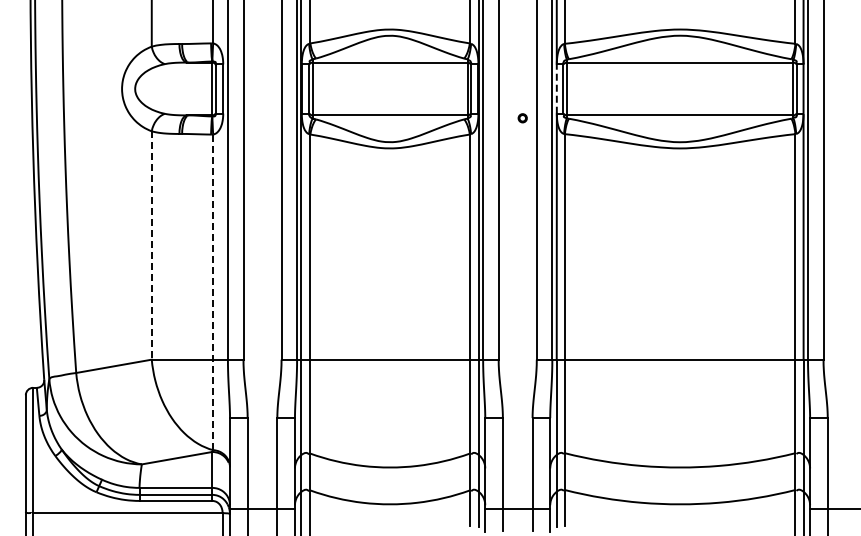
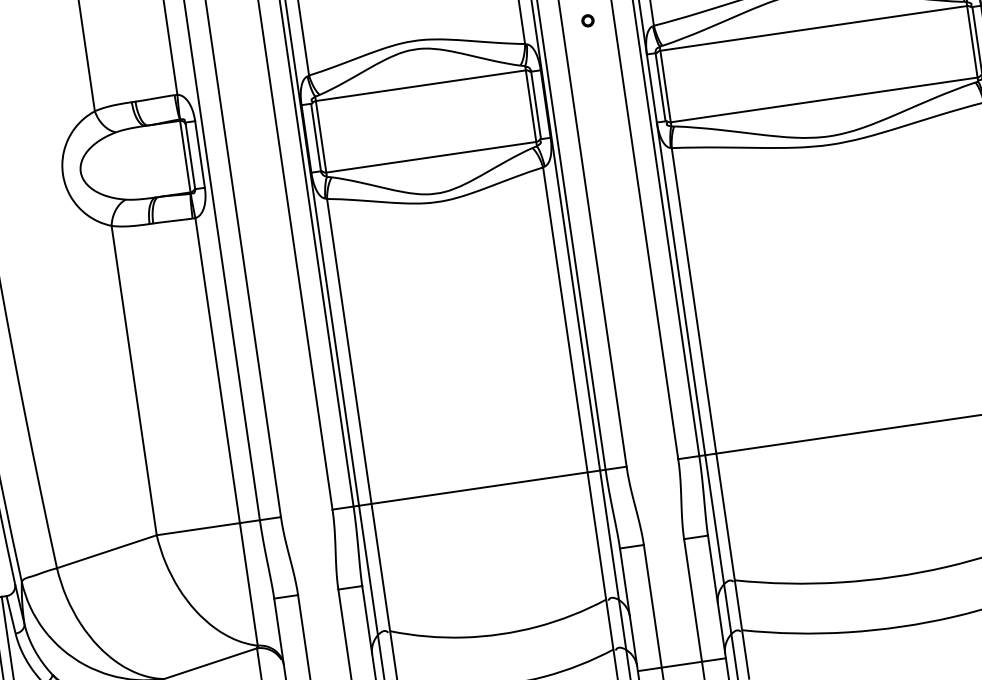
line: (556, 88) -> (651, 87), dashed -> solid
part: (522, 118) -> (587, 21), moved
line: (151, 245) -> (133, 380), dashed -> solid
line: (213, 292) -> (227, 432), dashed -> solid

